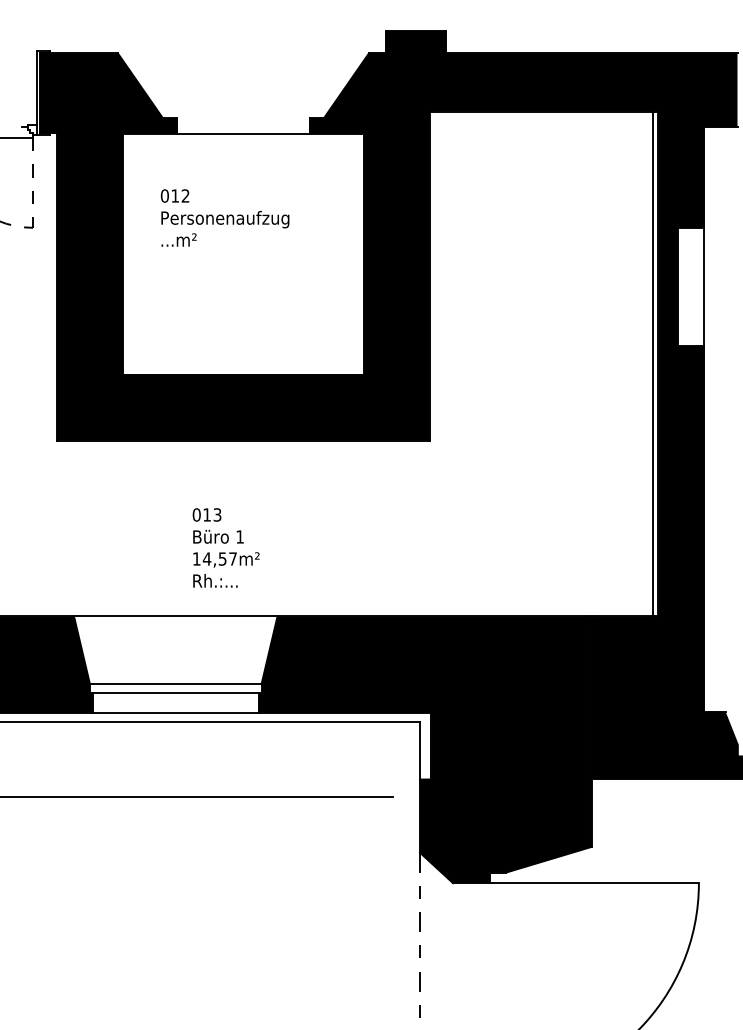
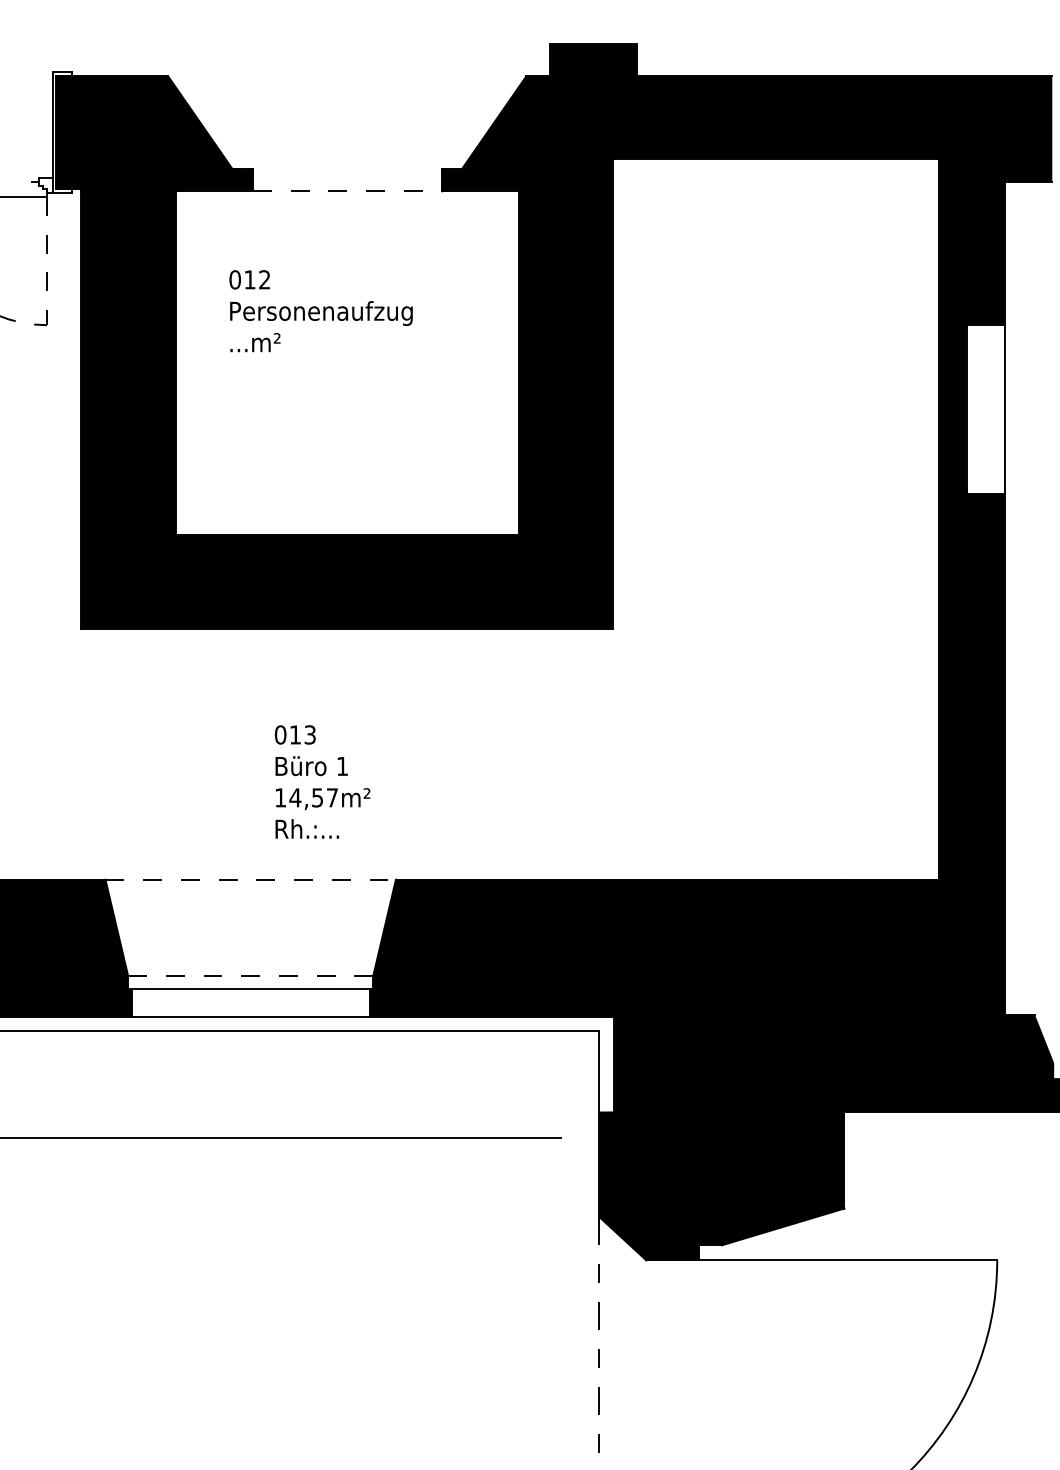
line: (243, 133) -> (347, 190), solid -> dashed
line: (652, 363) -> (930, 518), removed
line: (175, 616) -> (250, 879), solid -> dashed
line: (175, 683) -> (250, 975), solid -> dashed

